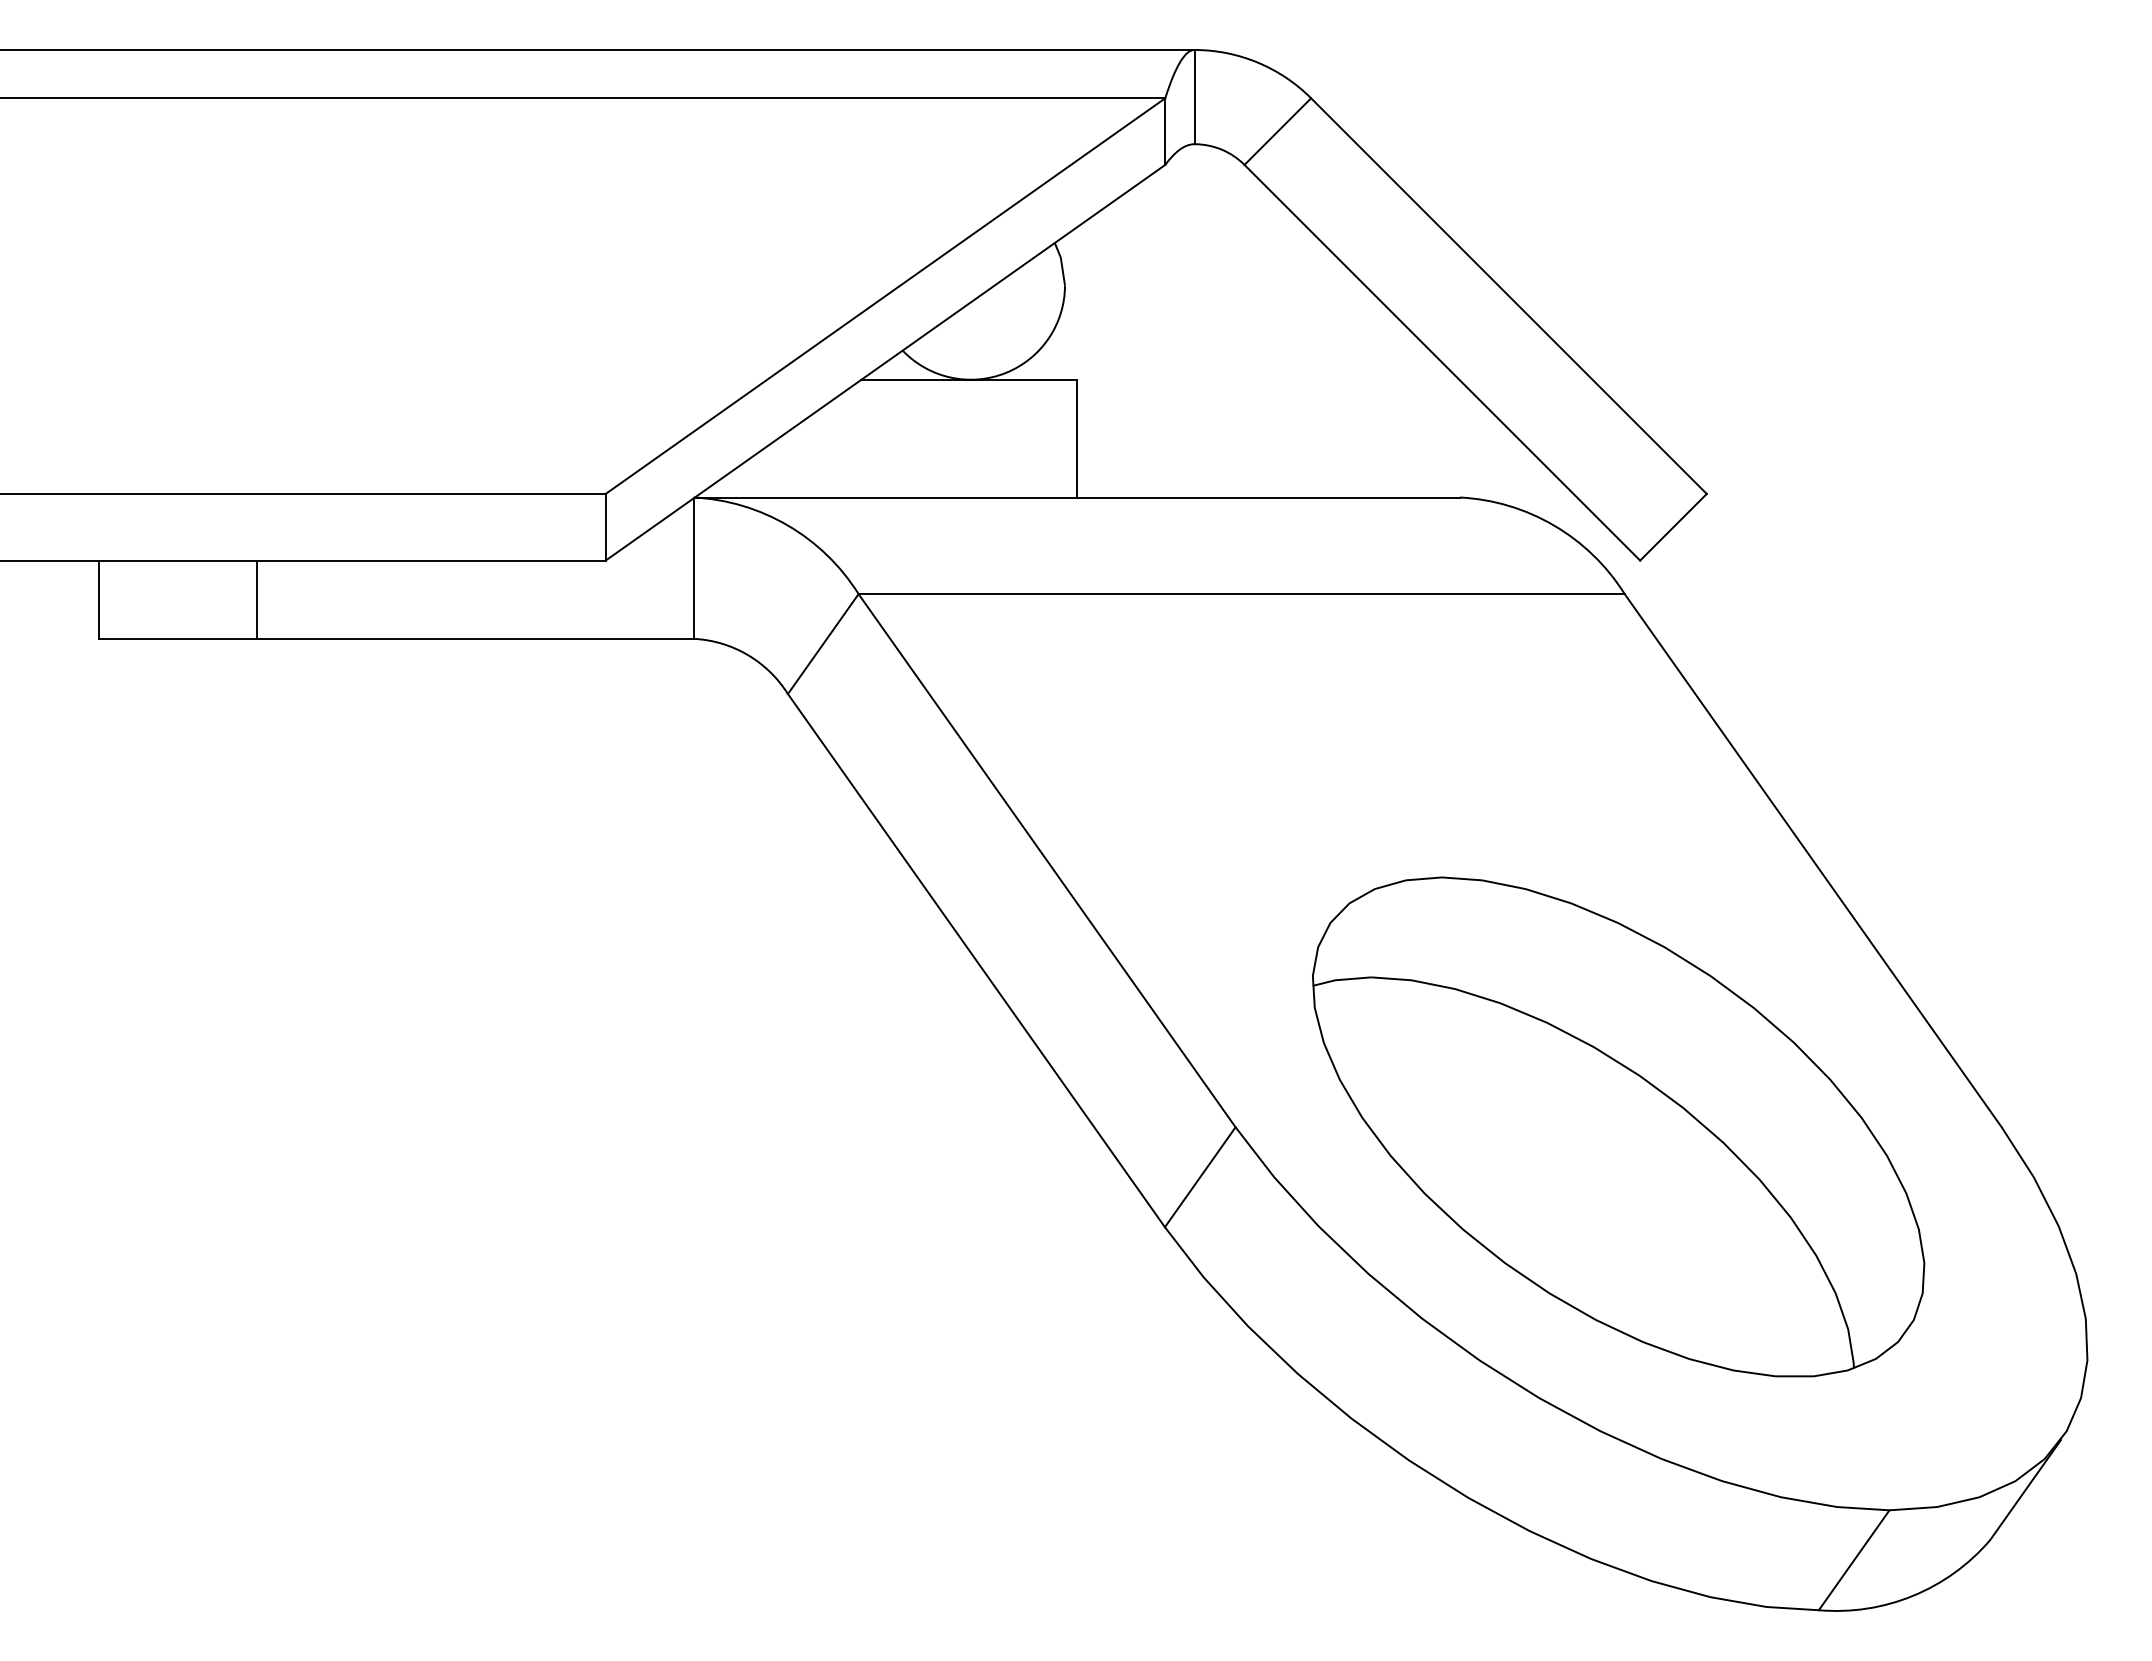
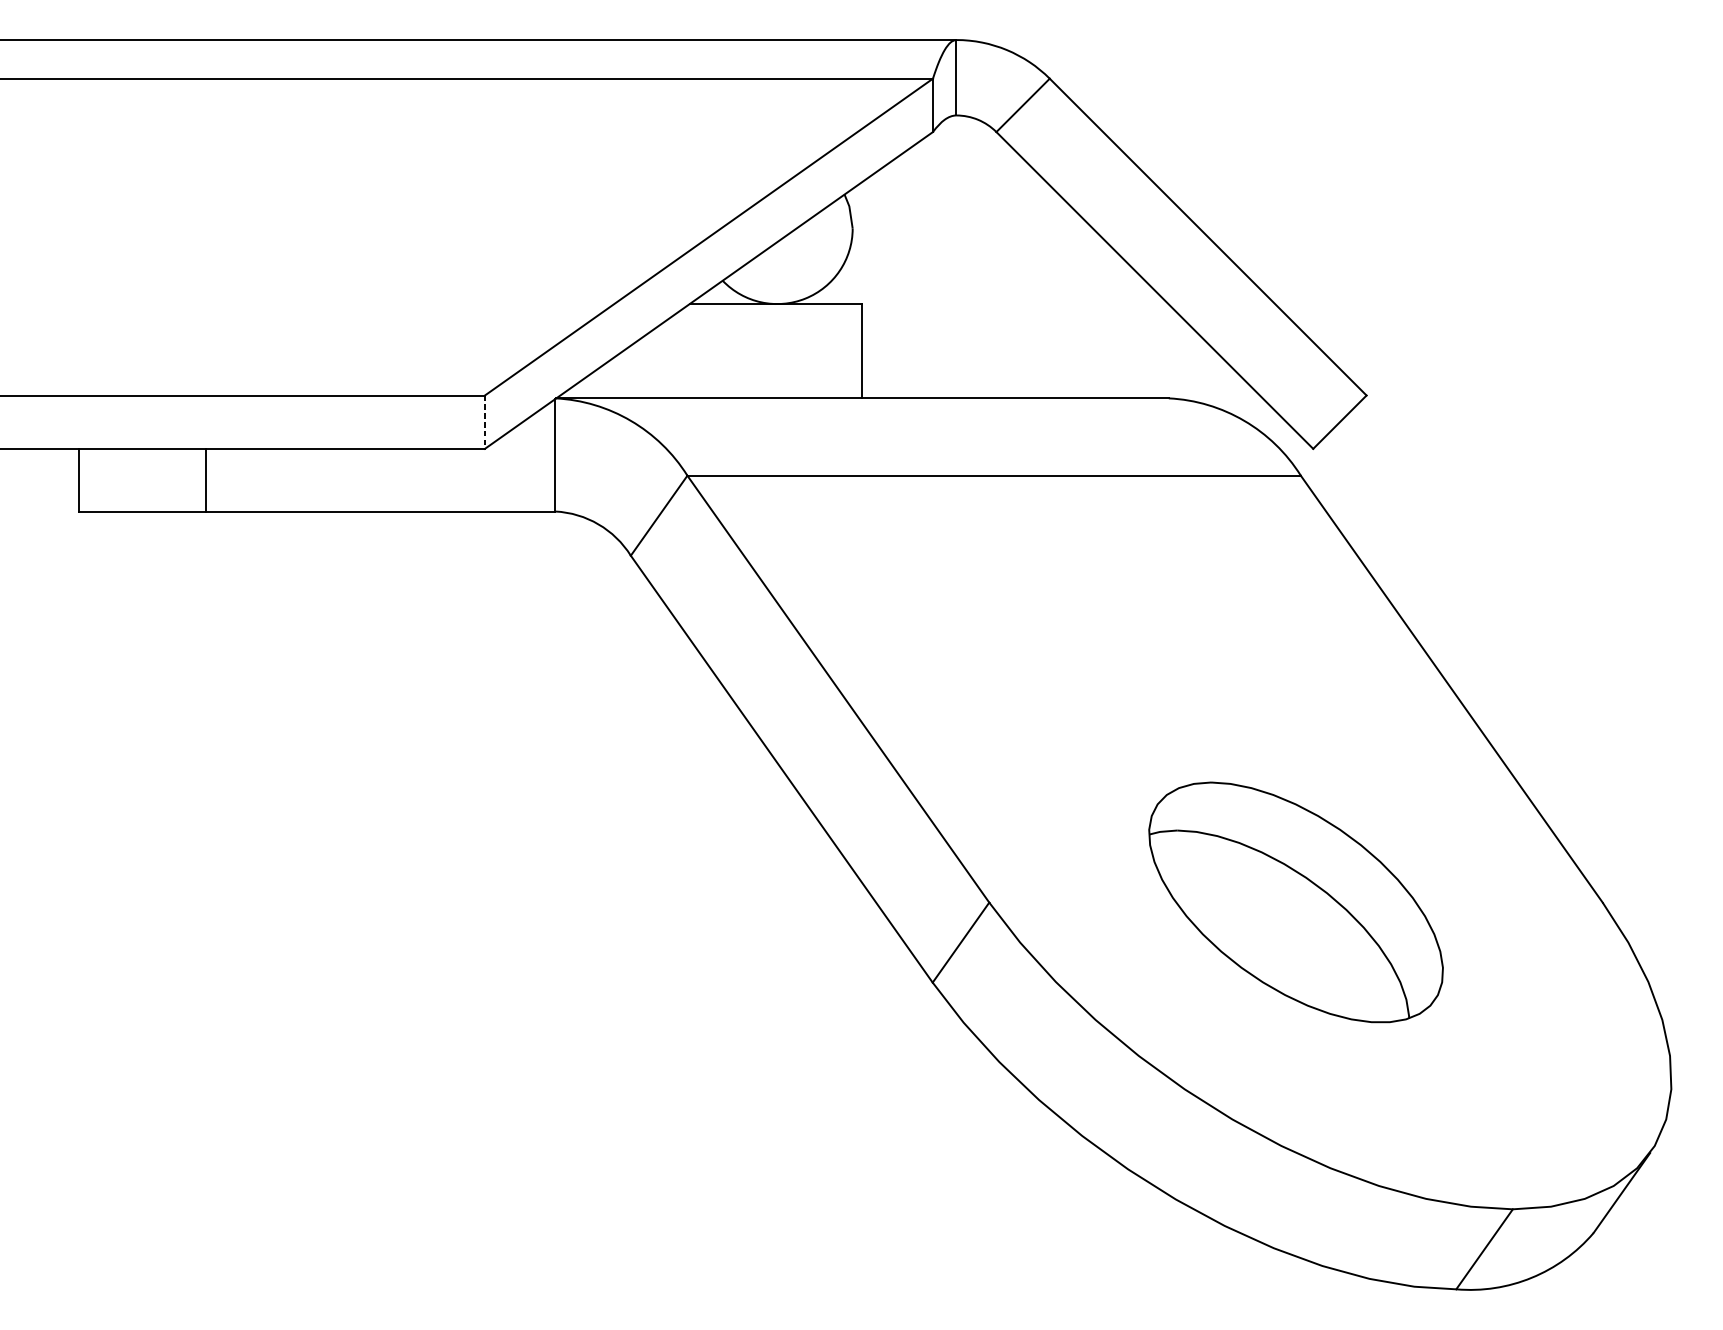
line: (605, 527) -> (484, 422), solid -> dashed
part: (1618, 1126) -> (1295, 902), size x0.6

